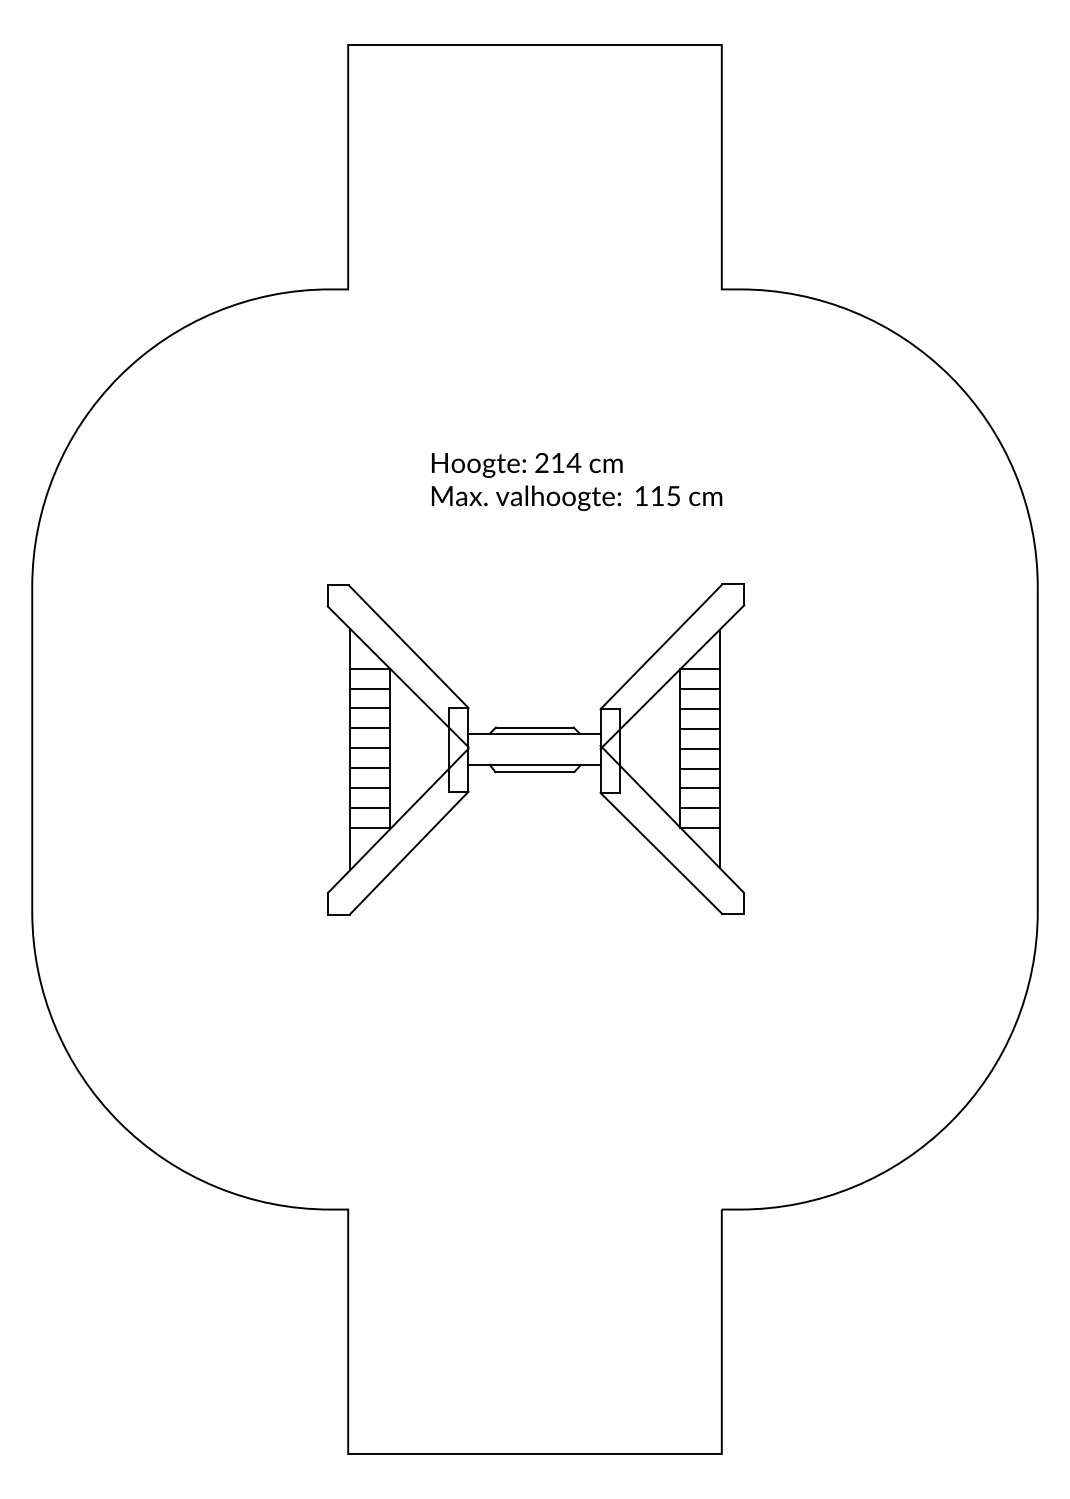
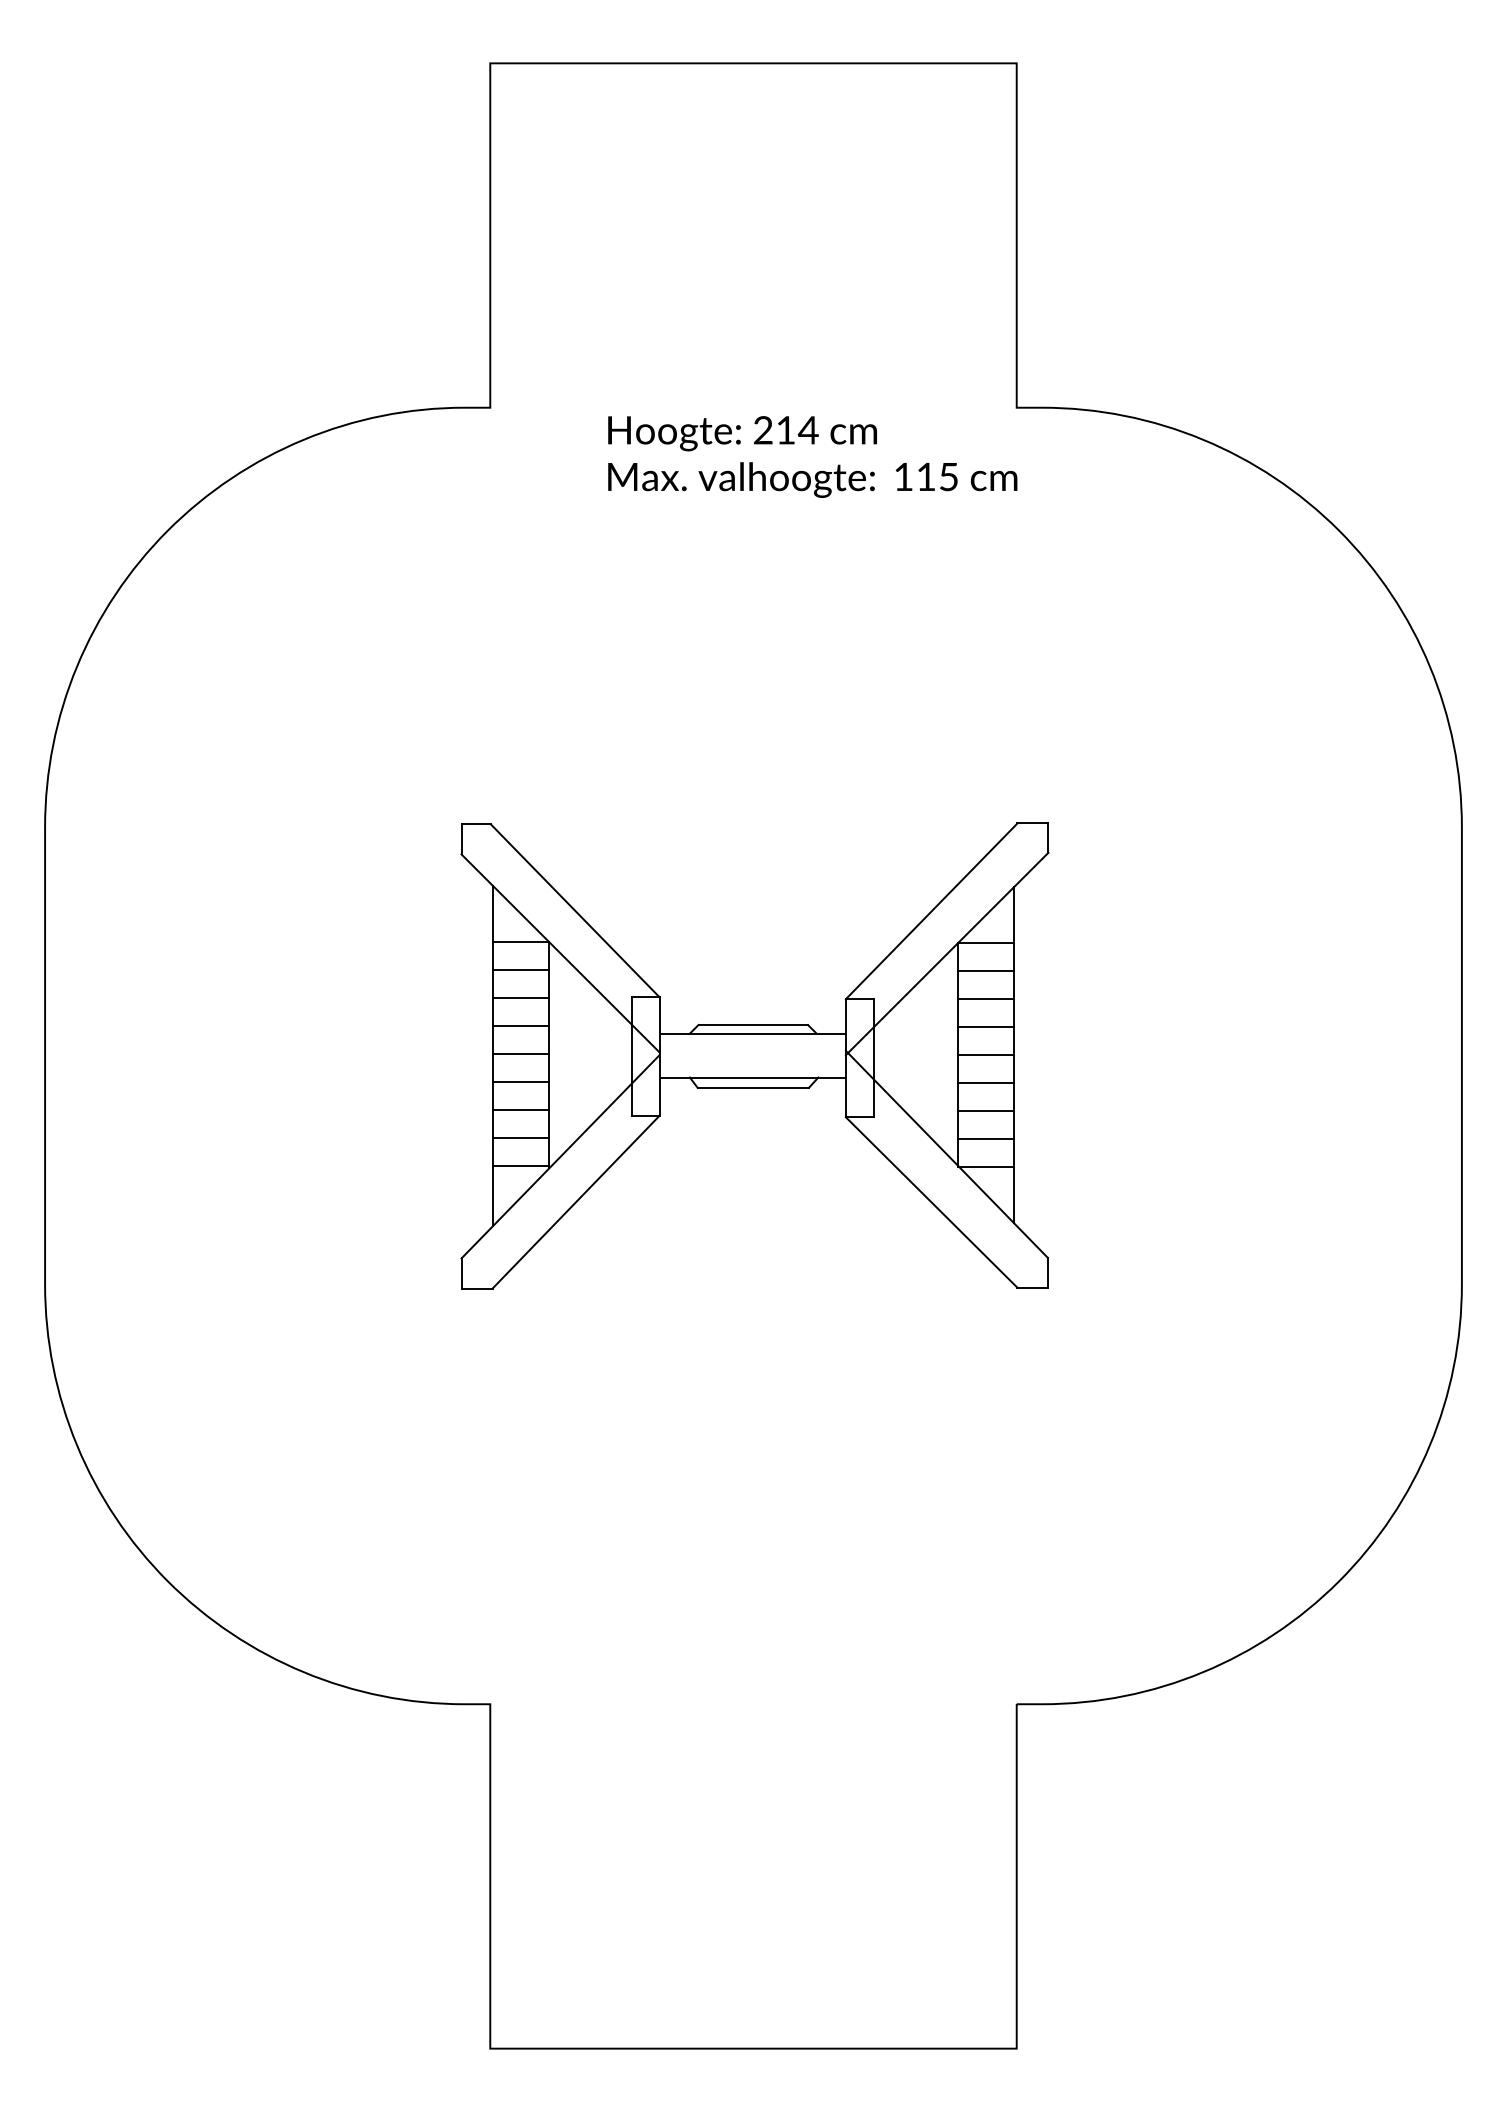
text: (576, 481) -> (812, 456), moved

